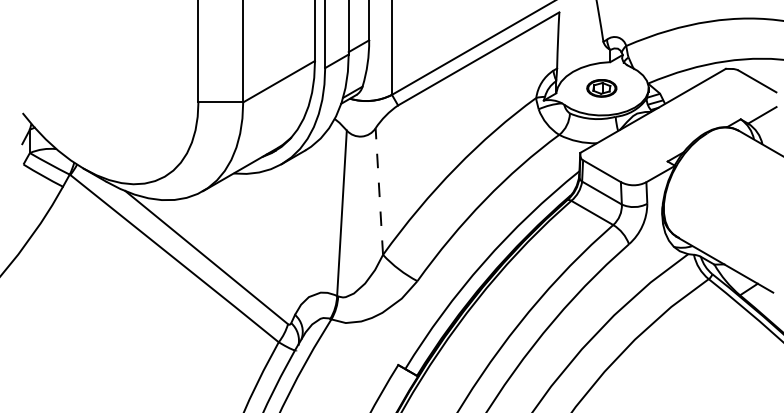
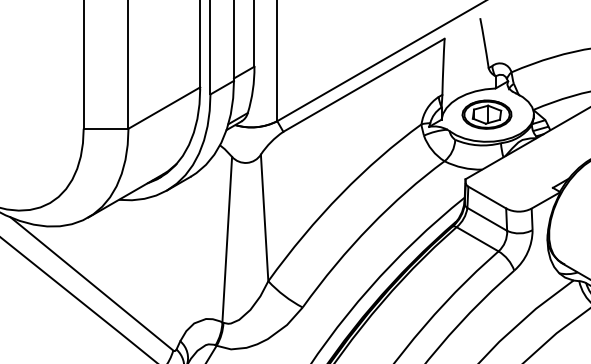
part: (601, 88) -> (486, 114), size x1.67
line: (379, 191) -> (264, 217), dashed -> solid

